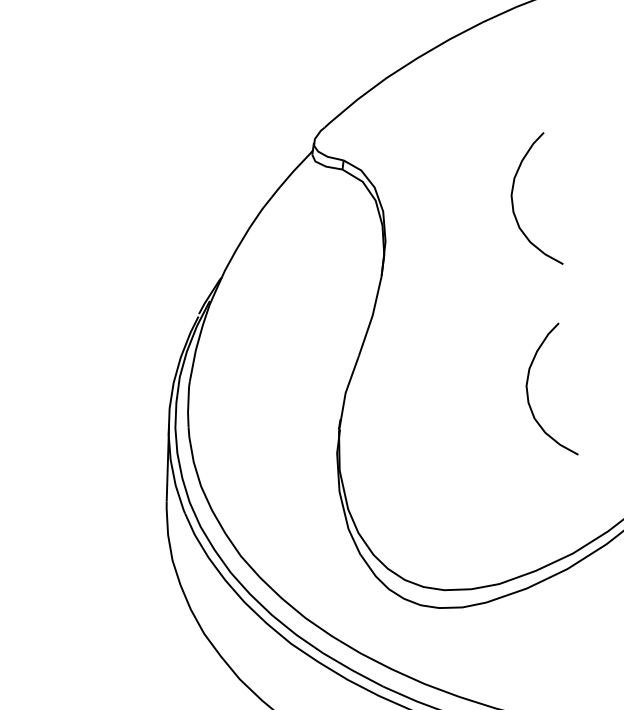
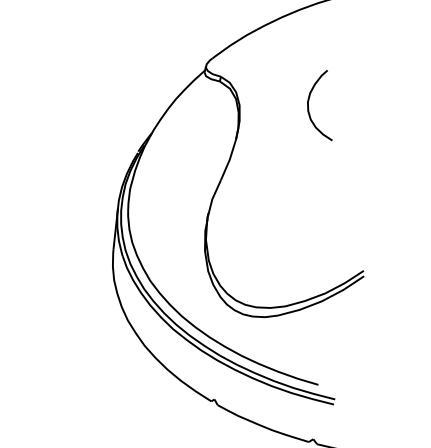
curve: (530, 397) -> (309, 209), removed

